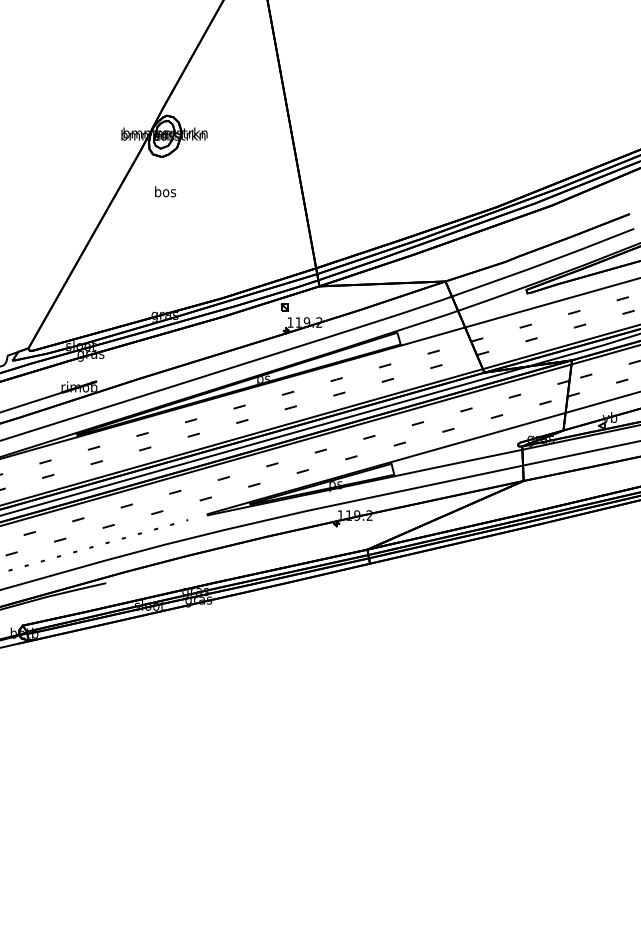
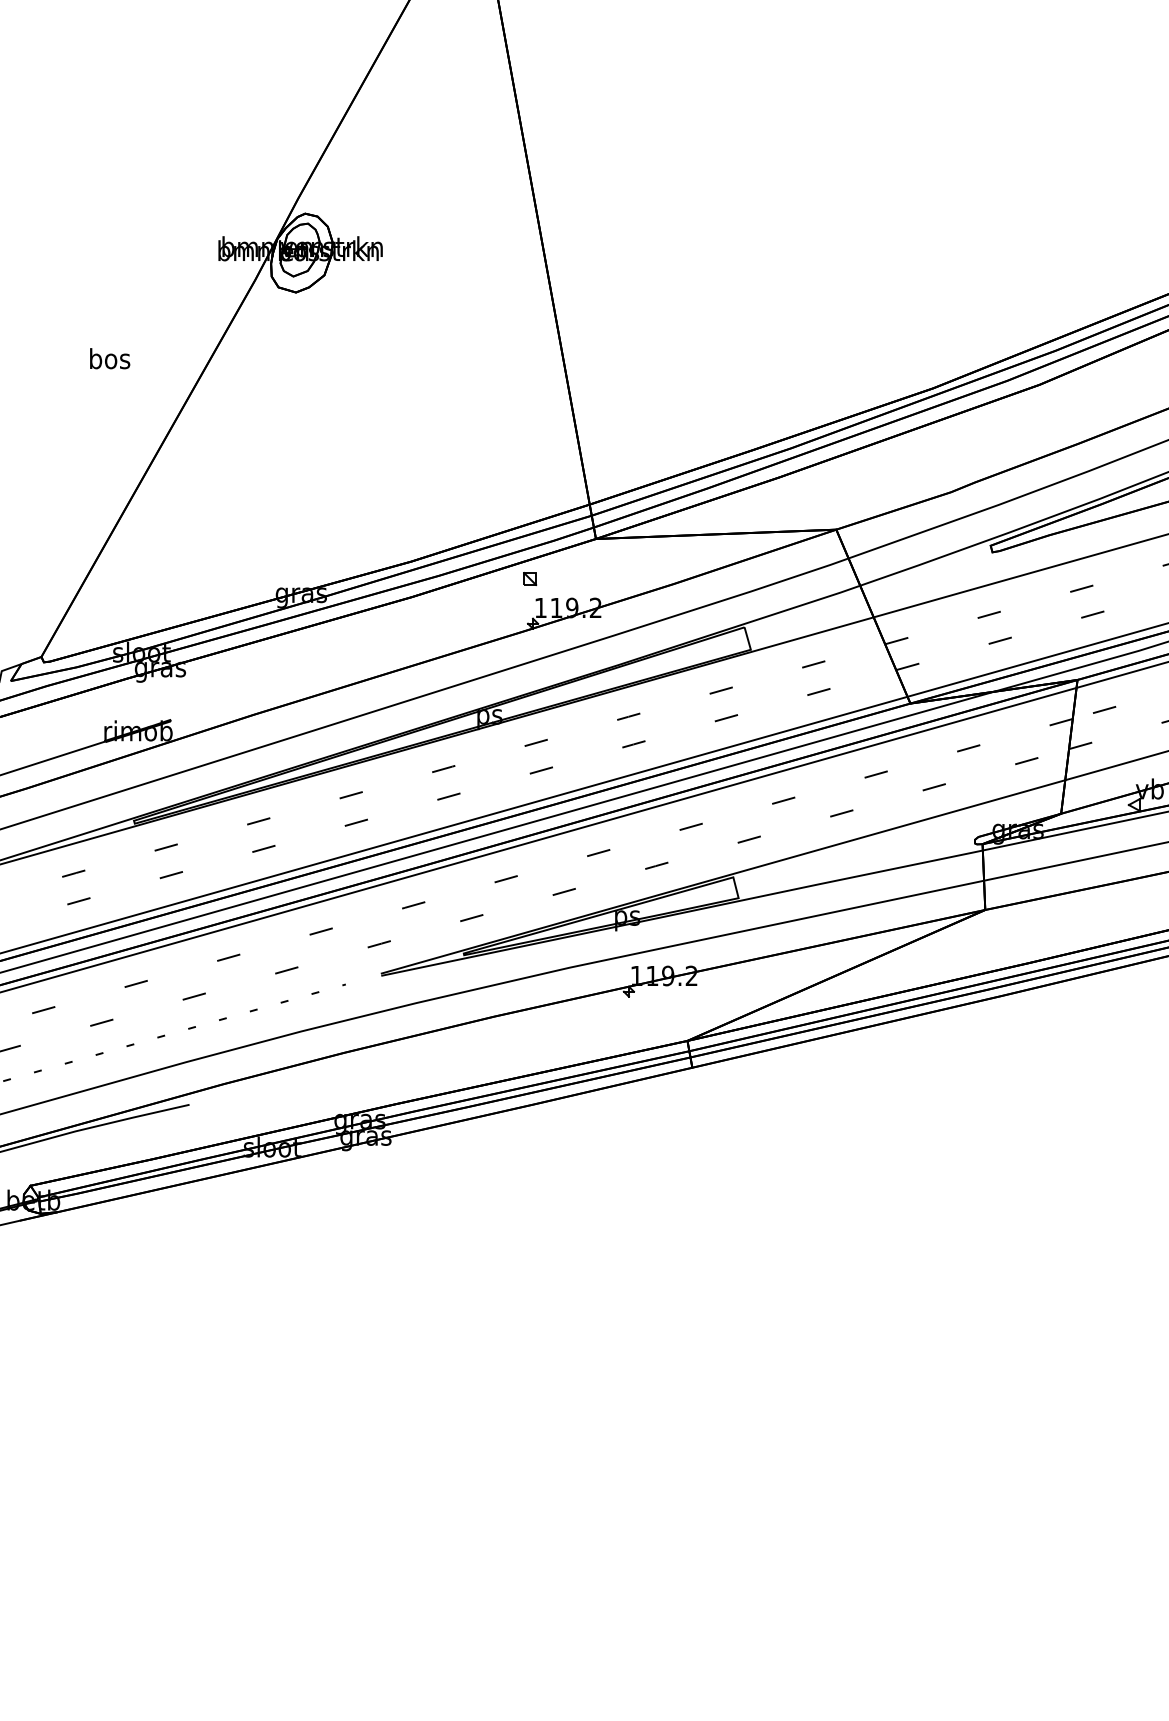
text: (165, 191) -> (109, 358), moved

